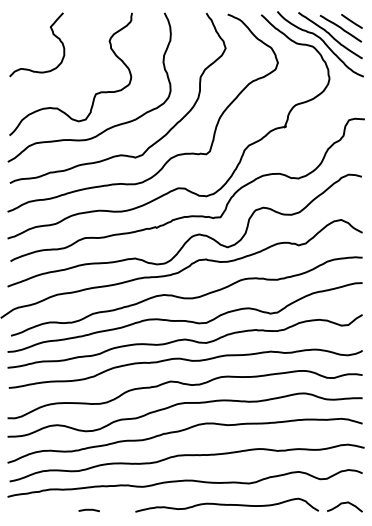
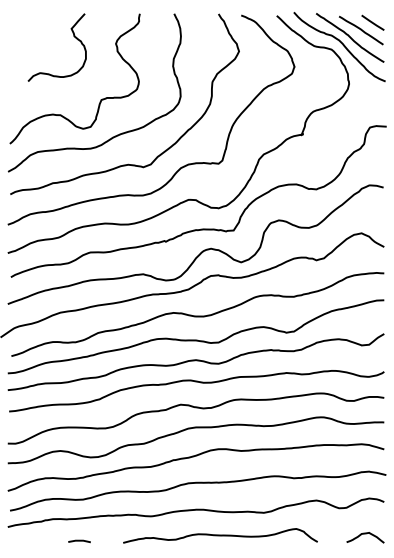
curve: (52, 34) -> (73, 36), moved
curve: (227, 504) -> (220, 535), moved
line: (88, 510) -> (78, 541), moved

